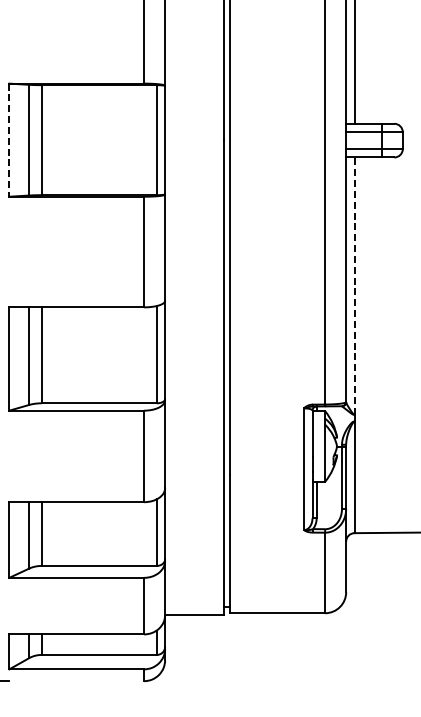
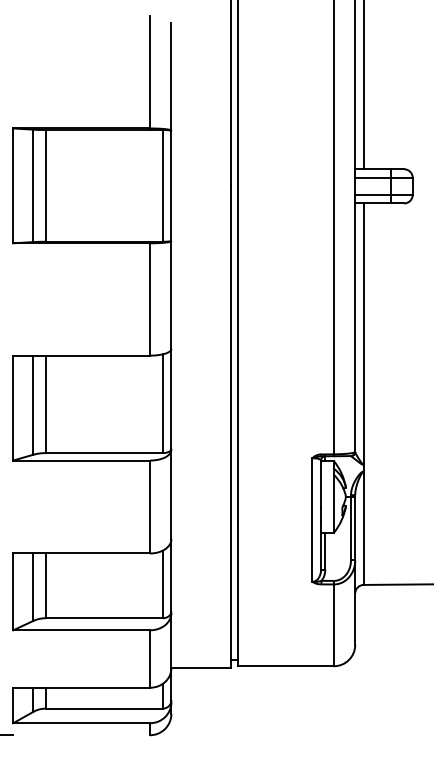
line: (9, 140) -> (13, 186), dashed -> solid
line: (354, 285) -> (363, 333), dashed -> solid

